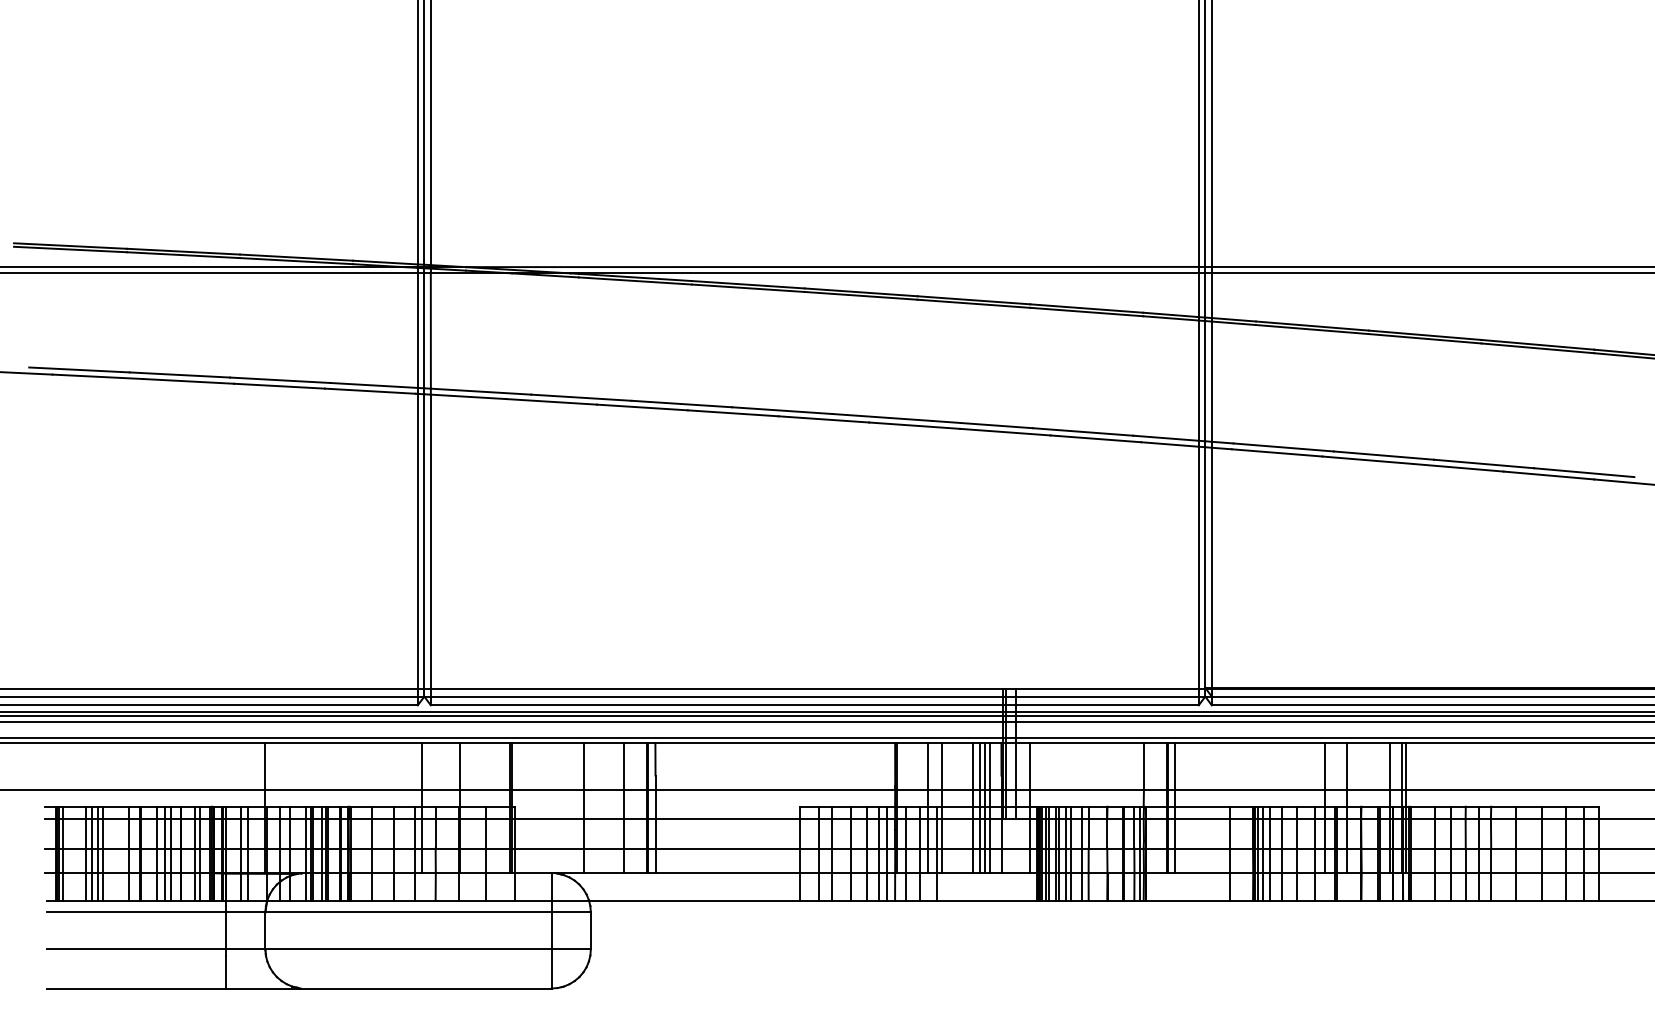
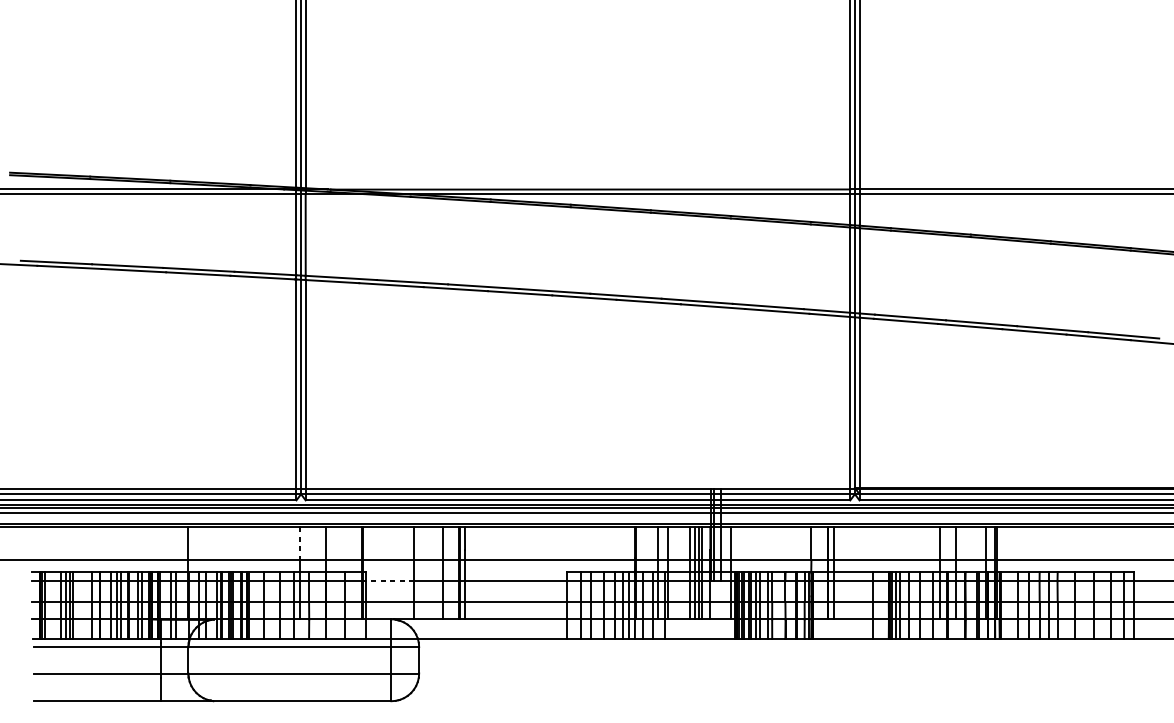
line: (422, 767) -> (299, 544), solid -> dashed
line: (548, 819) -> (389, 581), solid -> dashed

